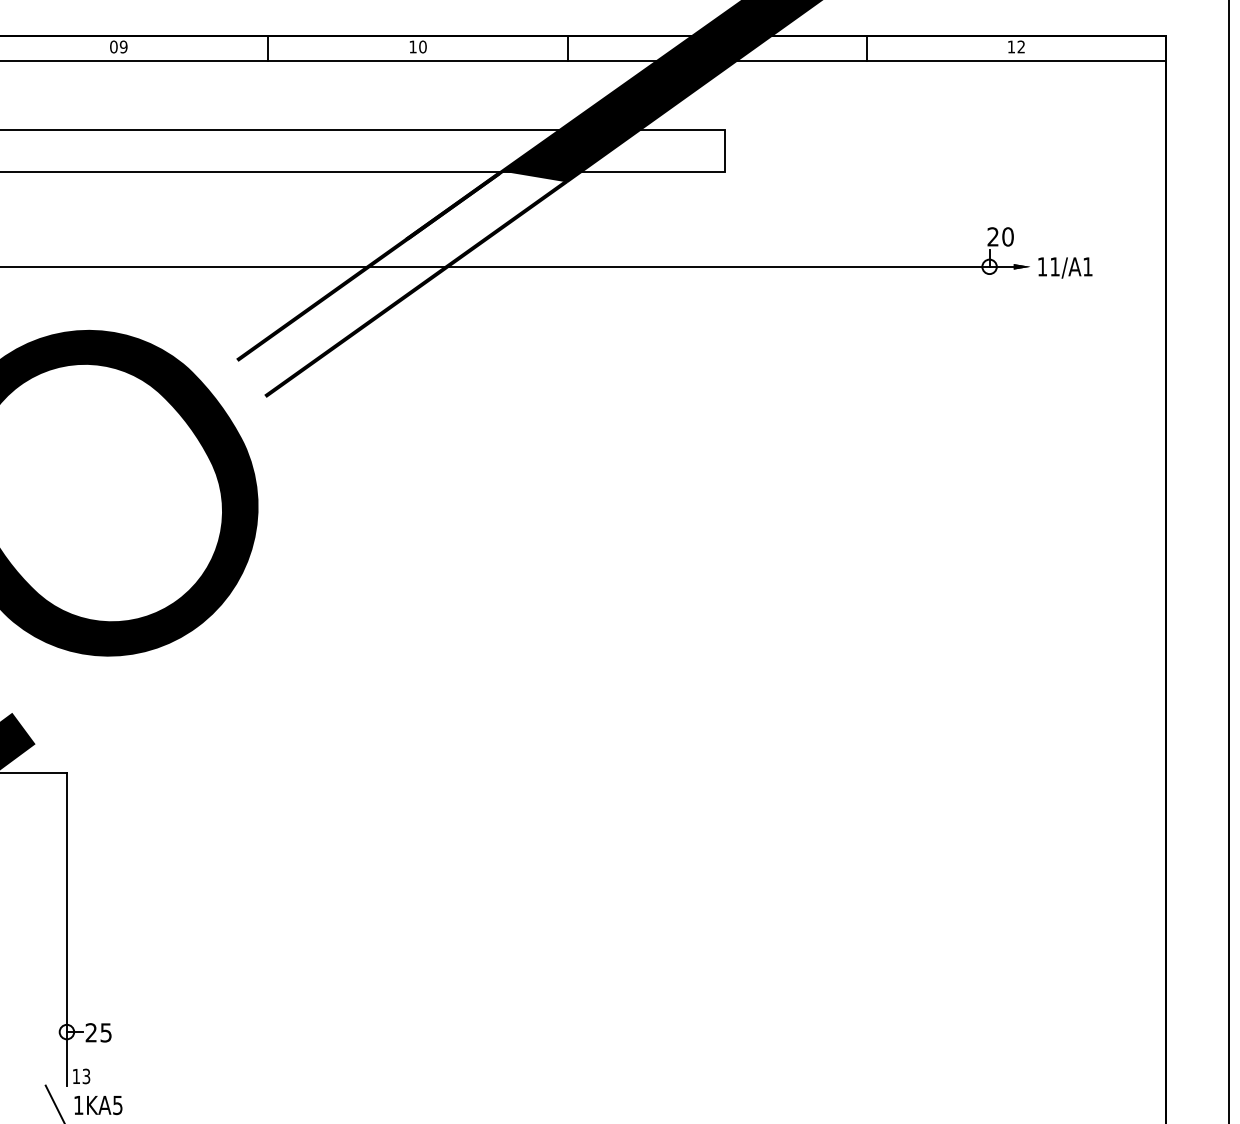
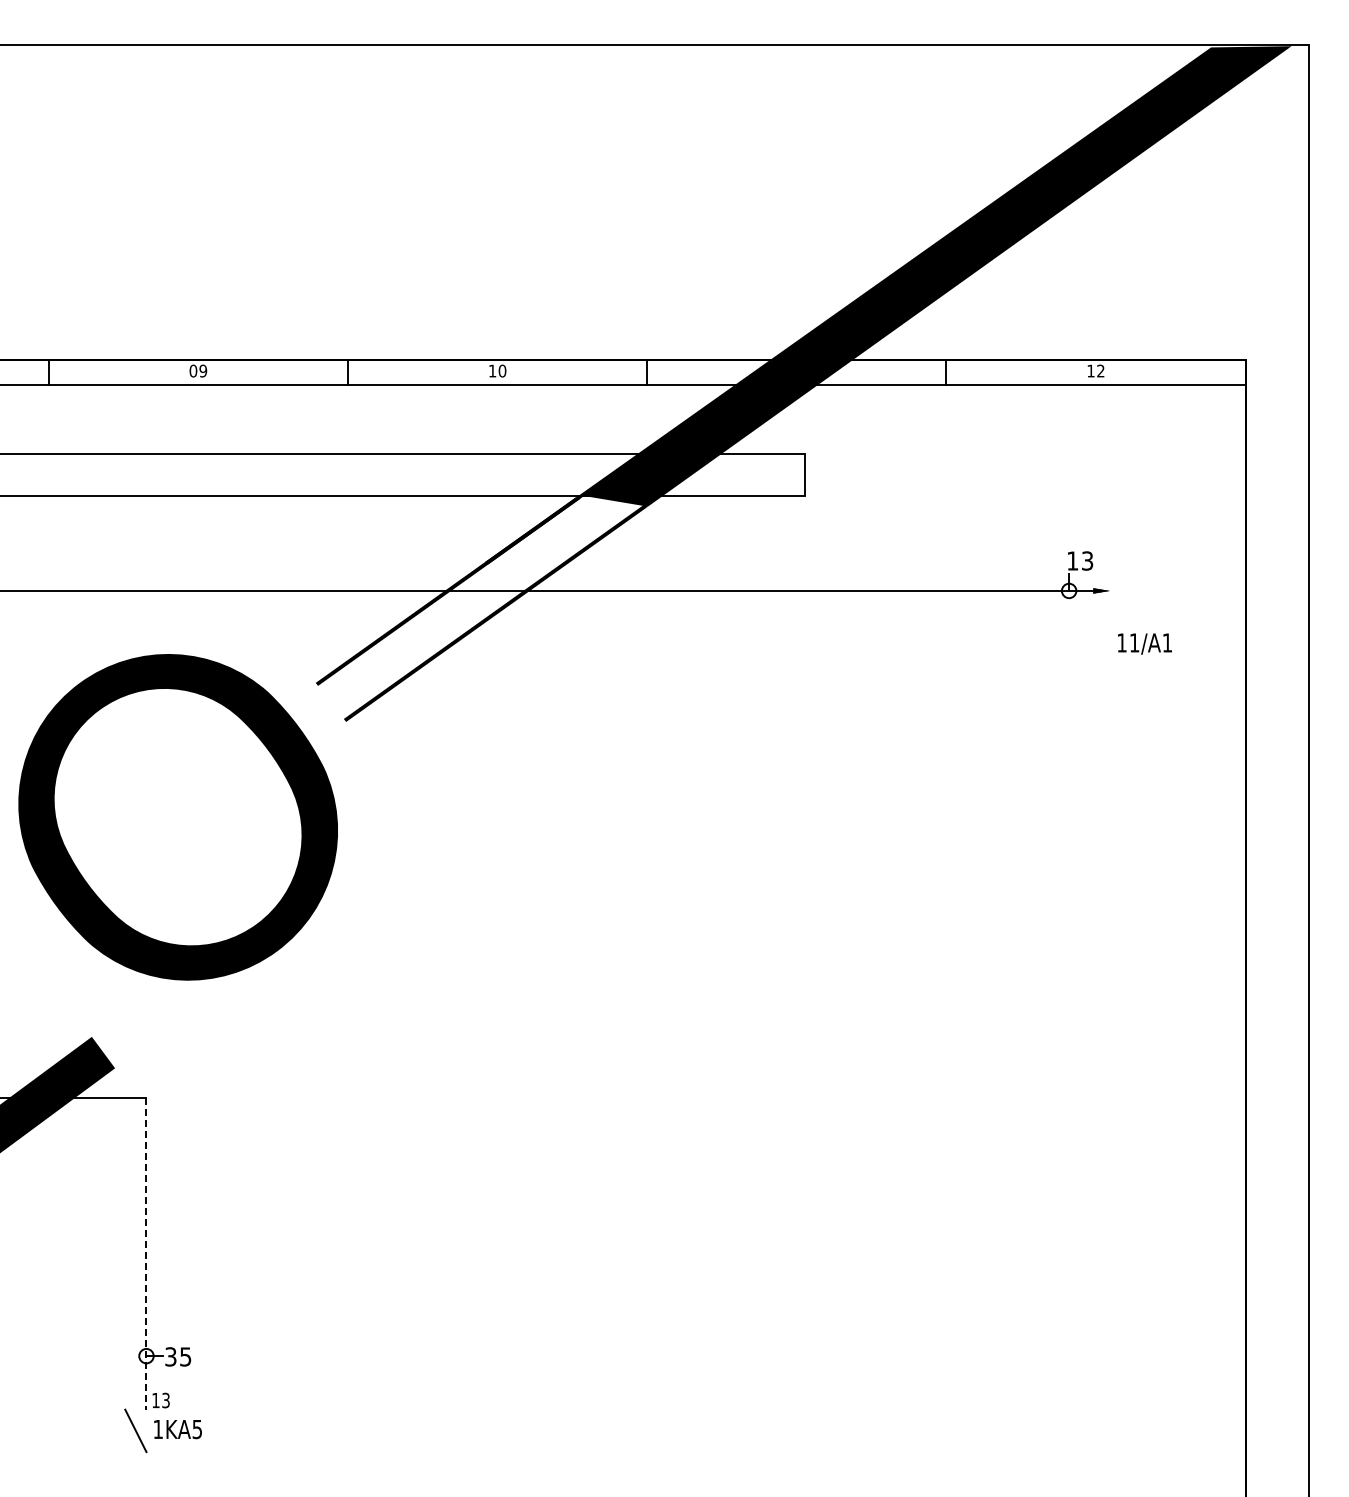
text: (1000, 236) -> (1080, 560), 20 -> 13
text: (1064, 267) -> (1144, 643), moved
line: (66, 930) -> (146, 1254), solid -> dashed
text: (90, 1032) -> (170, 1356), 25 -> 35

